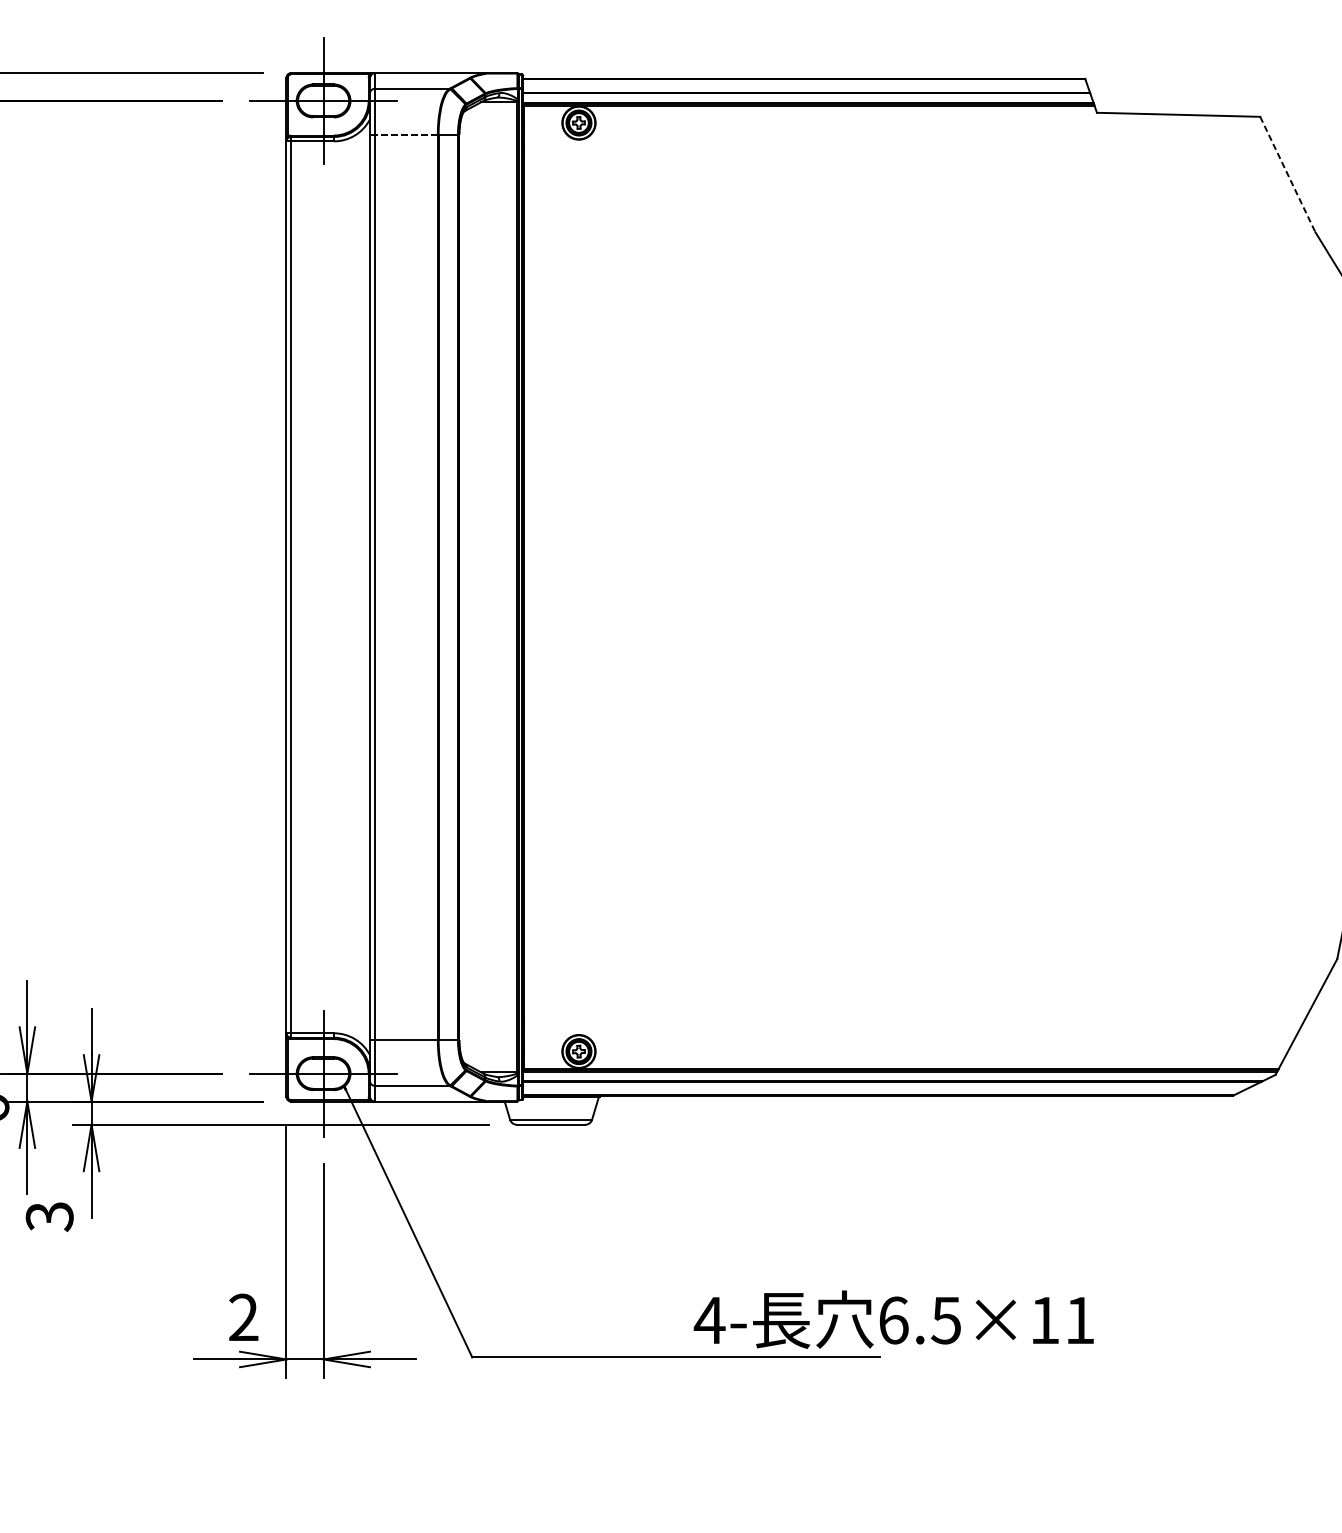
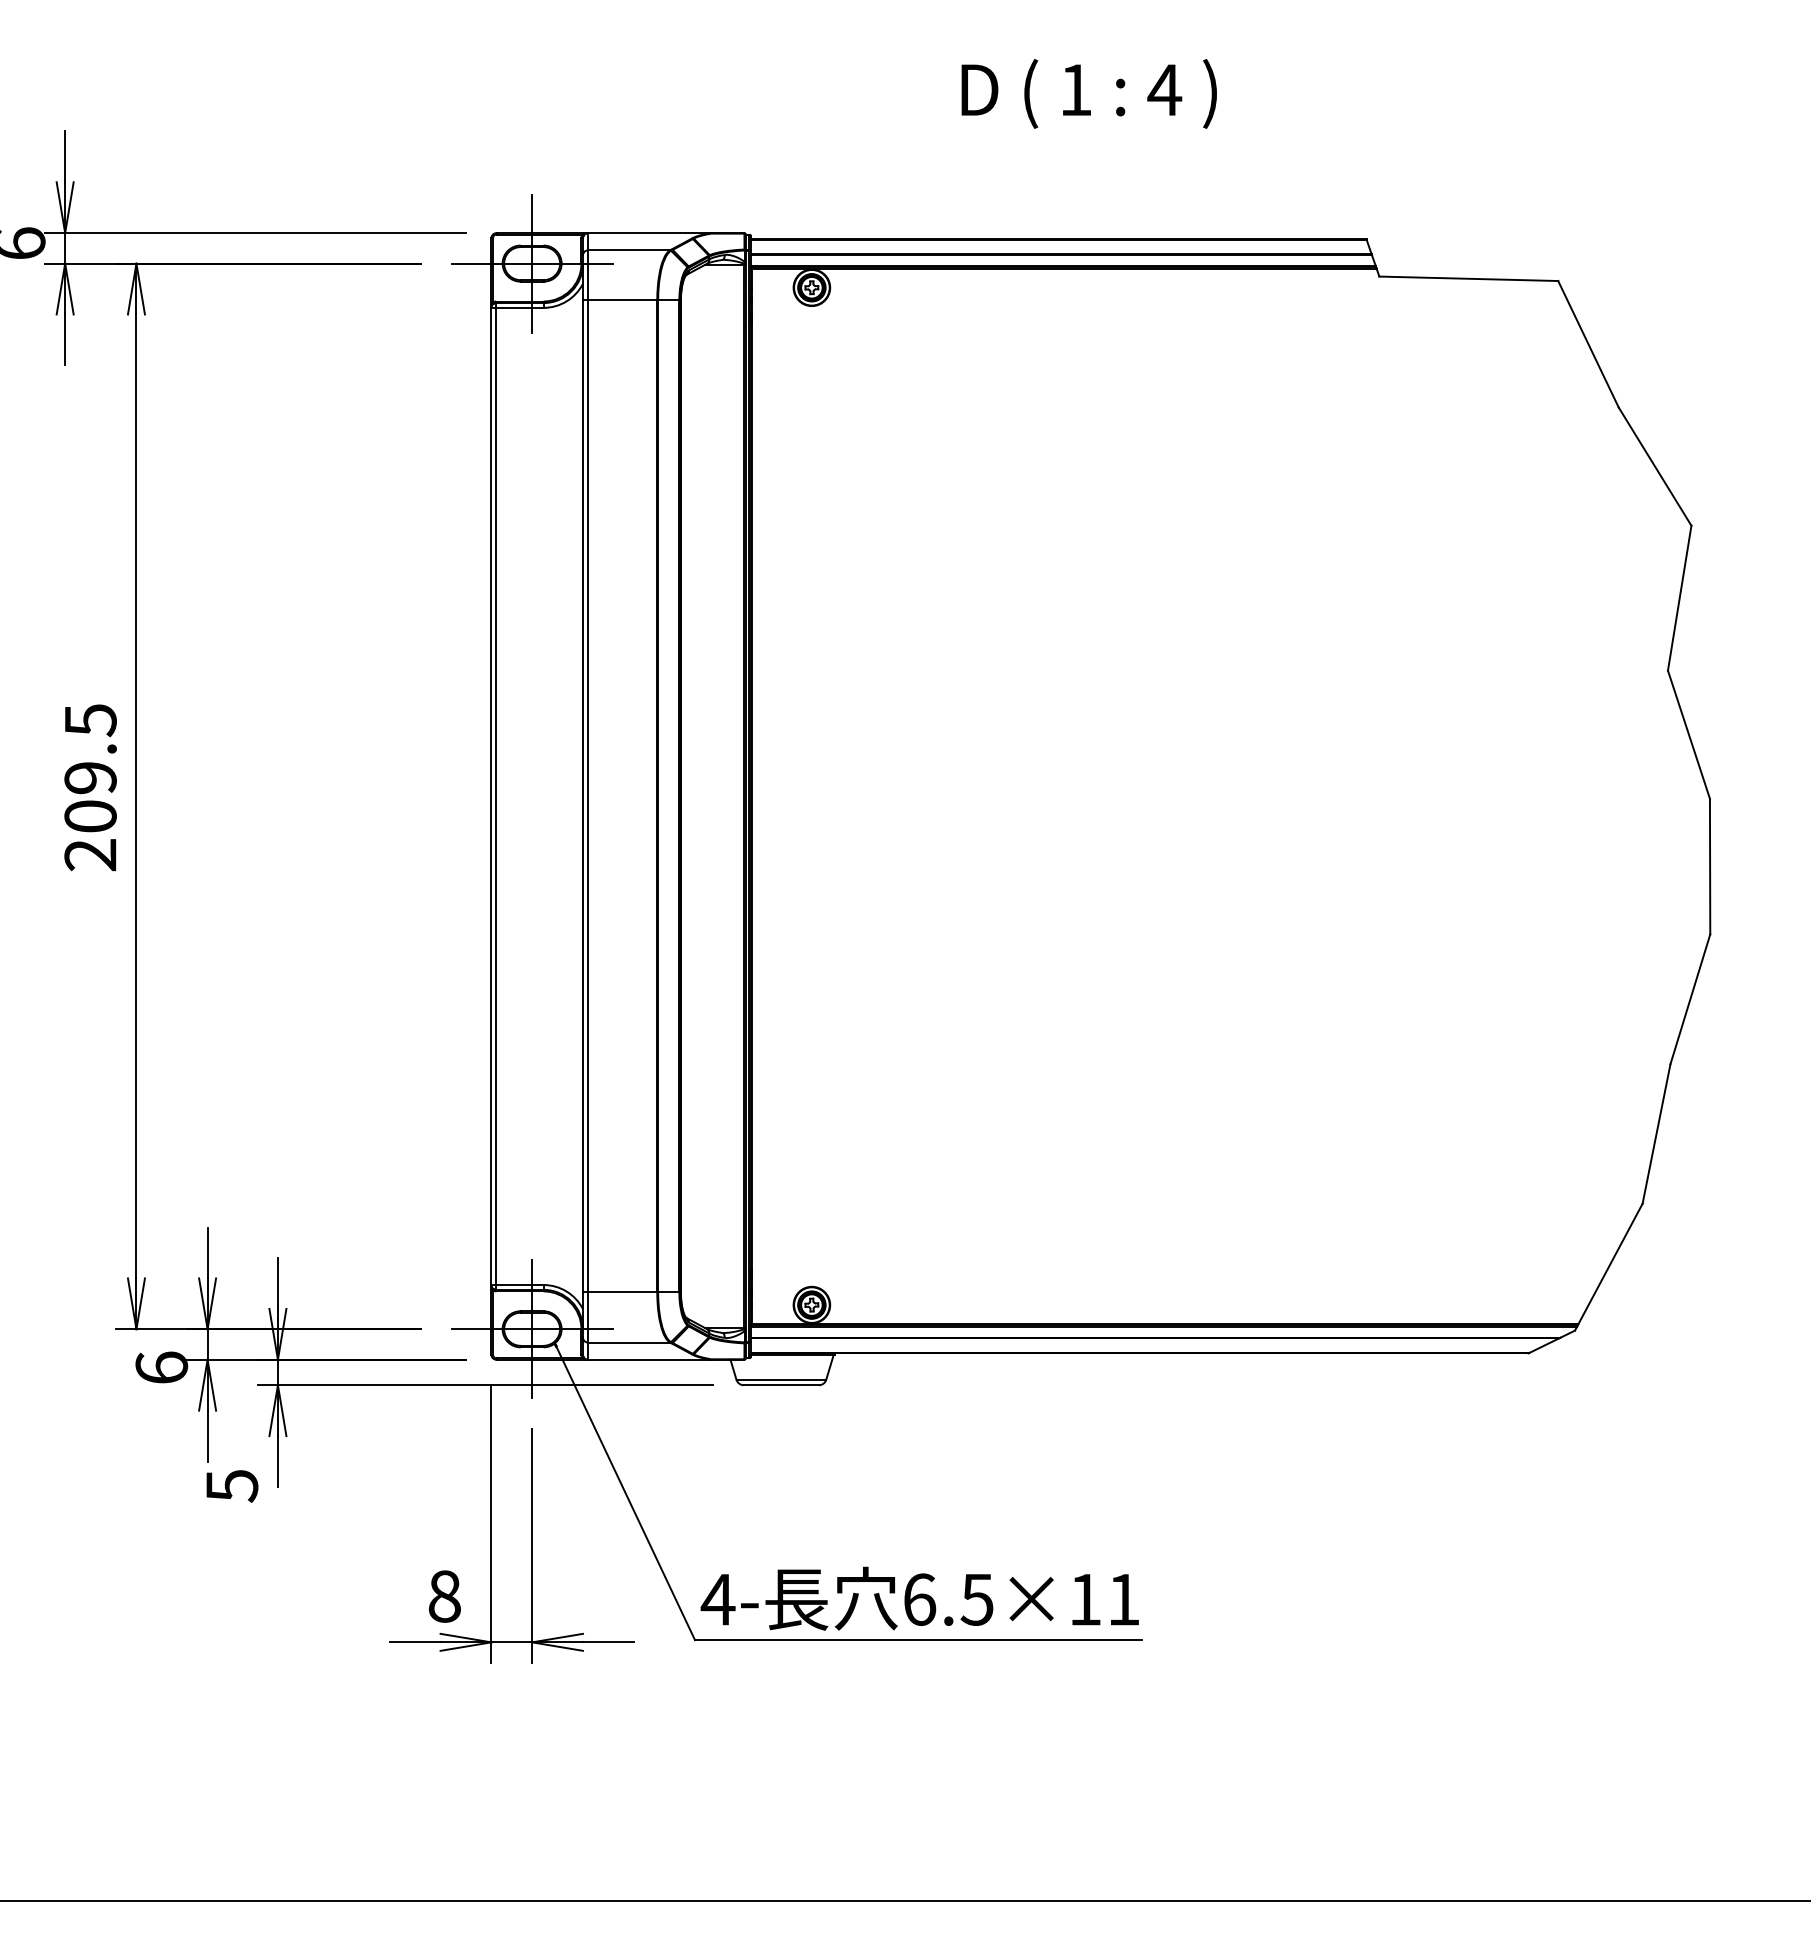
line: (406, 134) -> (622, 300), dashed -> solid
line: (1287, 174) -> (1588, 344), dashed -> solid
text: (49, 1217) -> (231, 1486), 3 -> 5
text: (243, 1317) -> (444, 1596), 2 -> 8
text: (893, 1319) -> (919, 1598), moved

